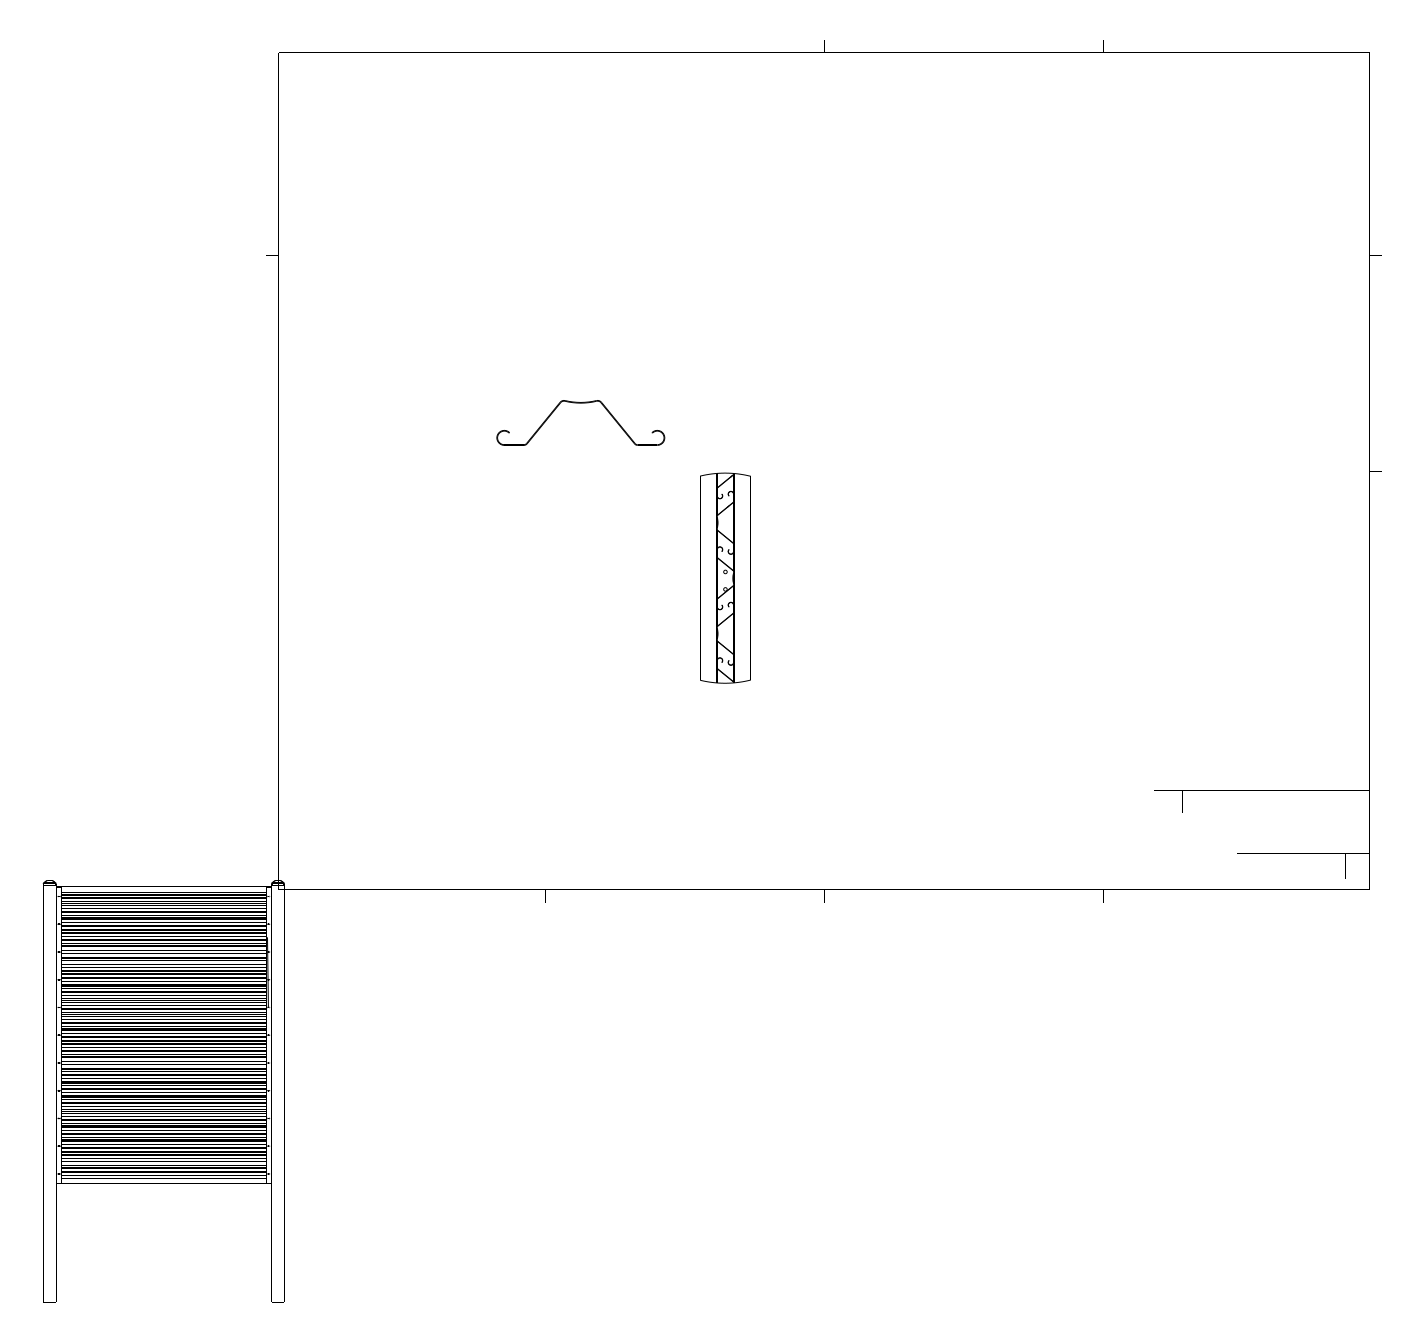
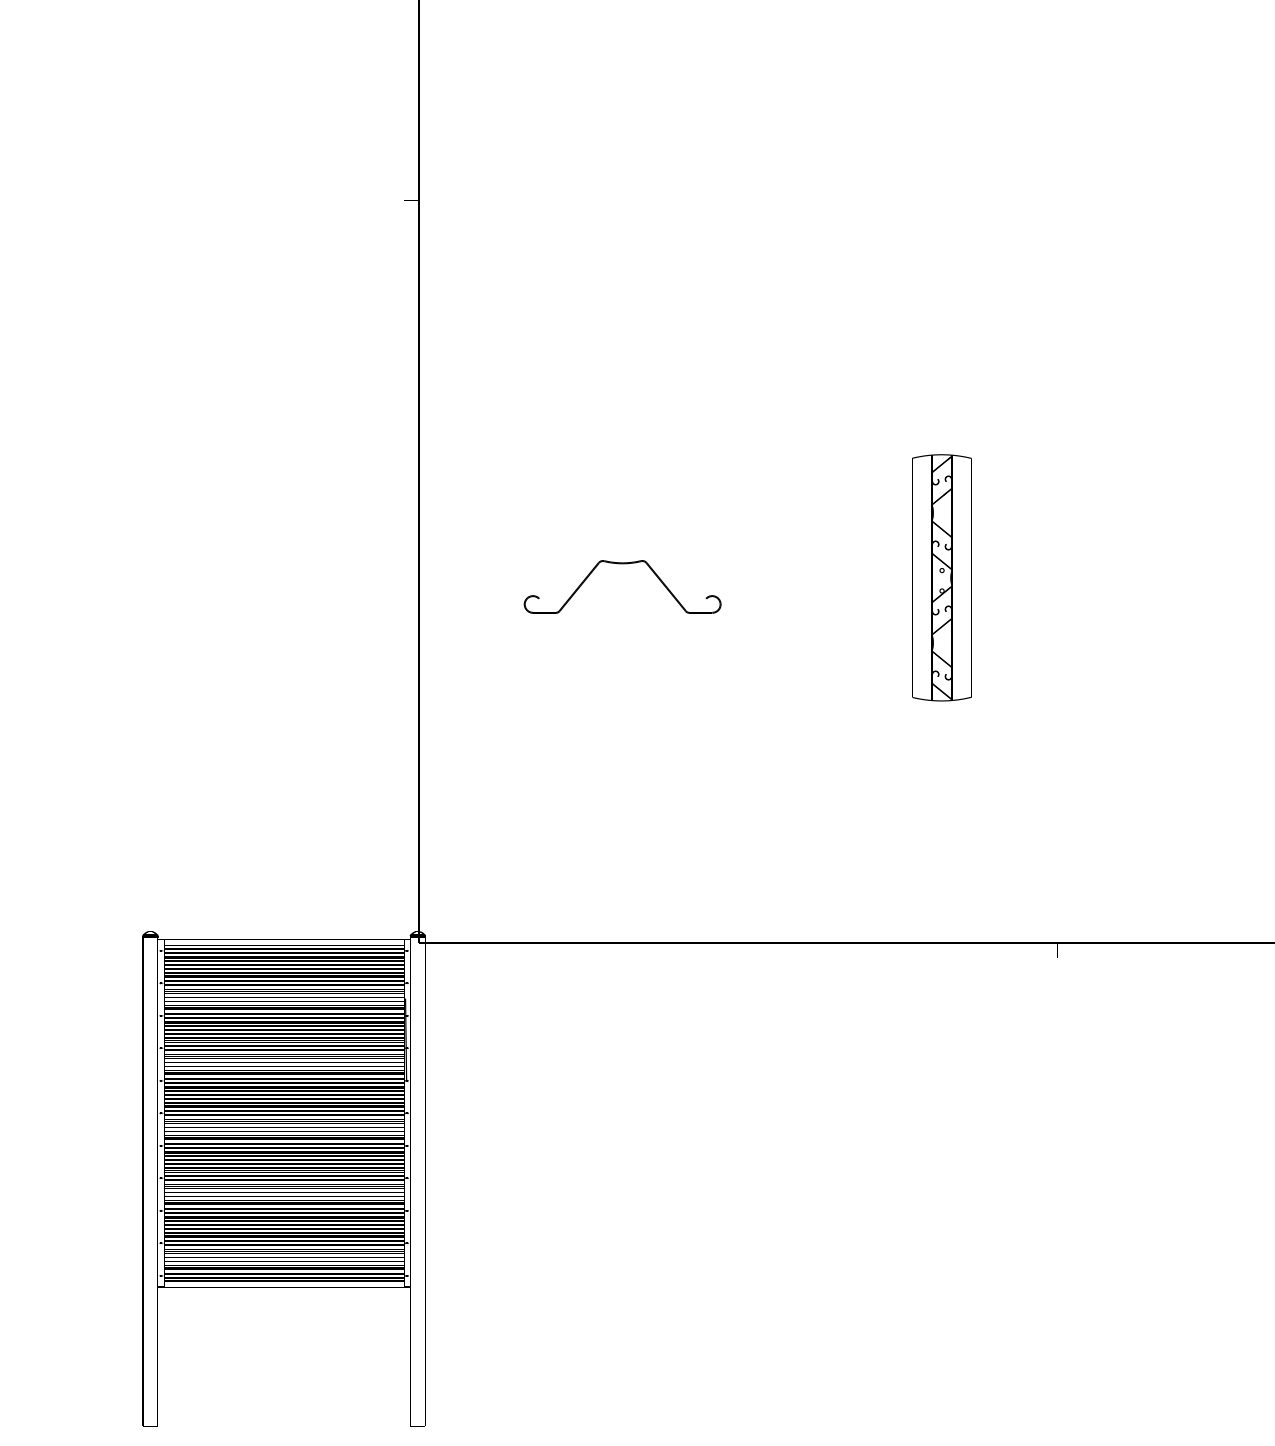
part: (580, 403) -> (622, 564), moved

